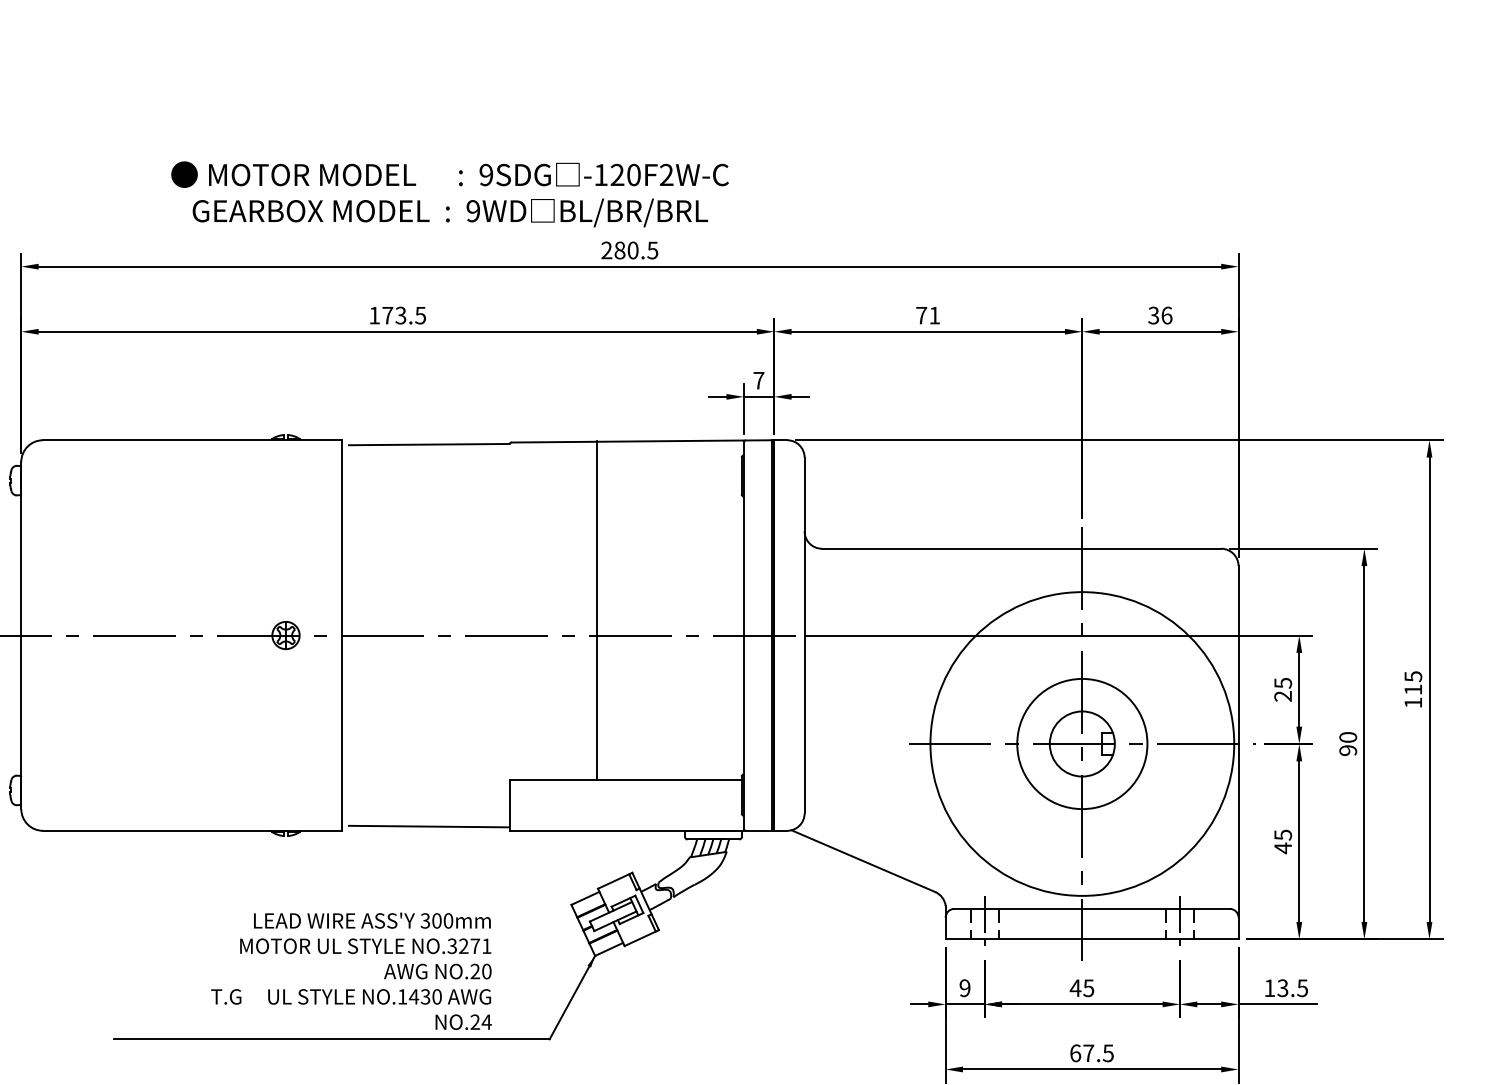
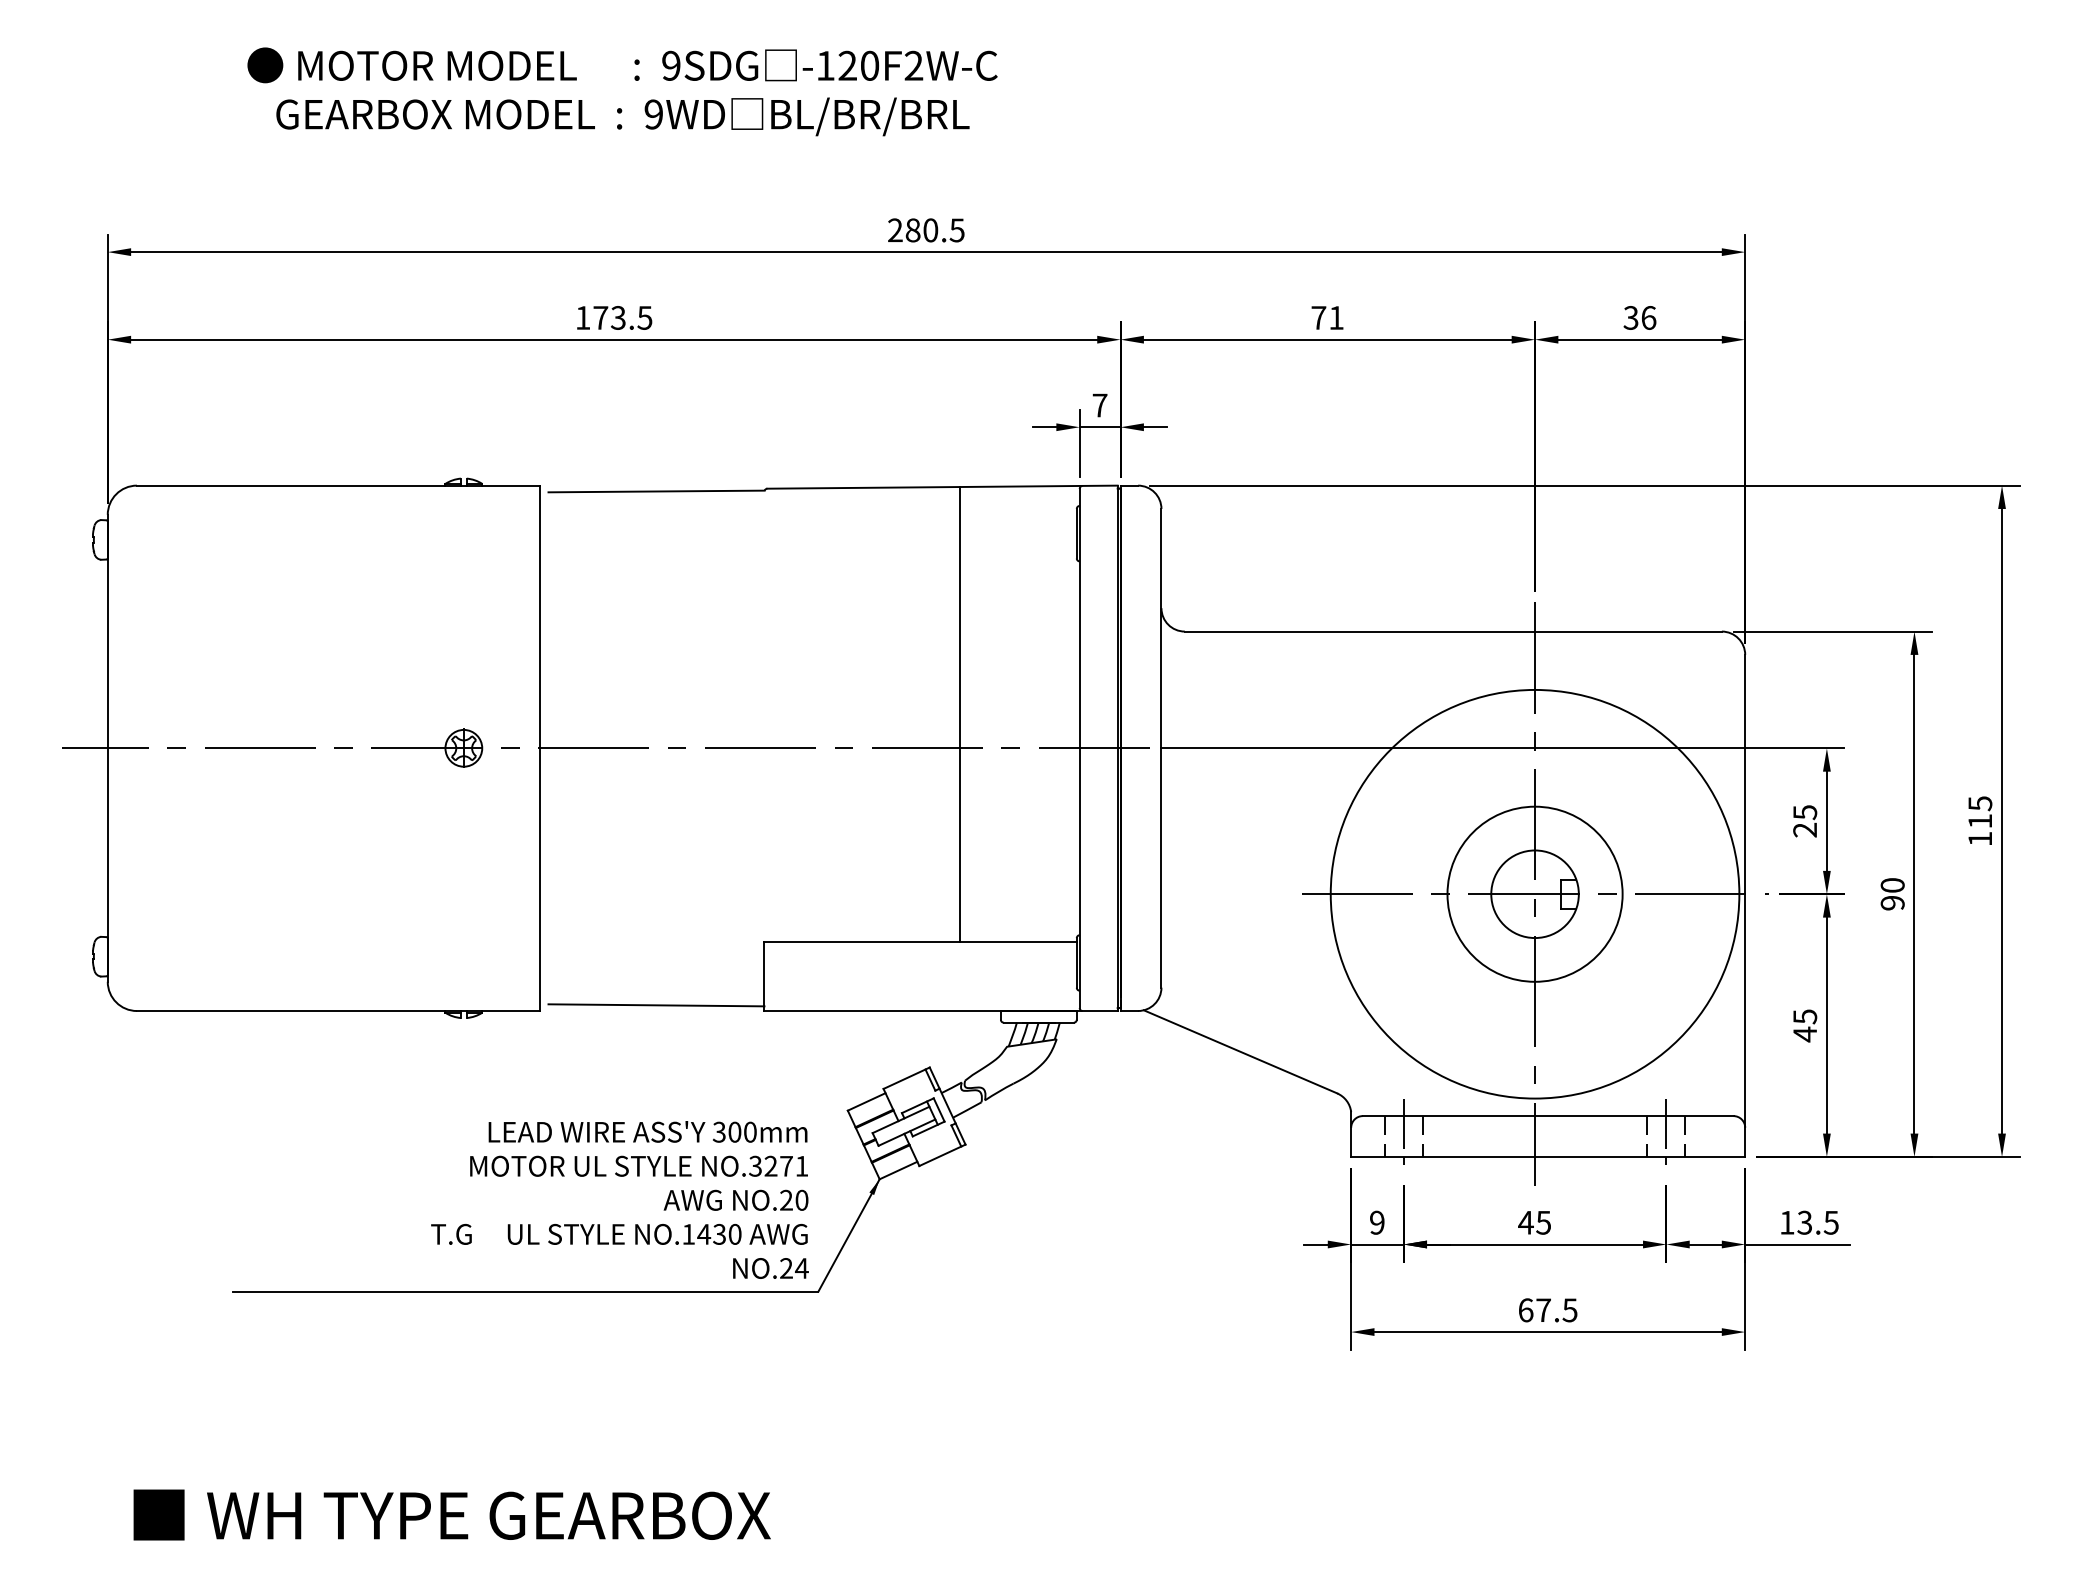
text: (450, 194) -> (622, 91), moved
line: (597, 610) -> (960, 714), moved
text: (351, 970) -> (619, 1199), moved

